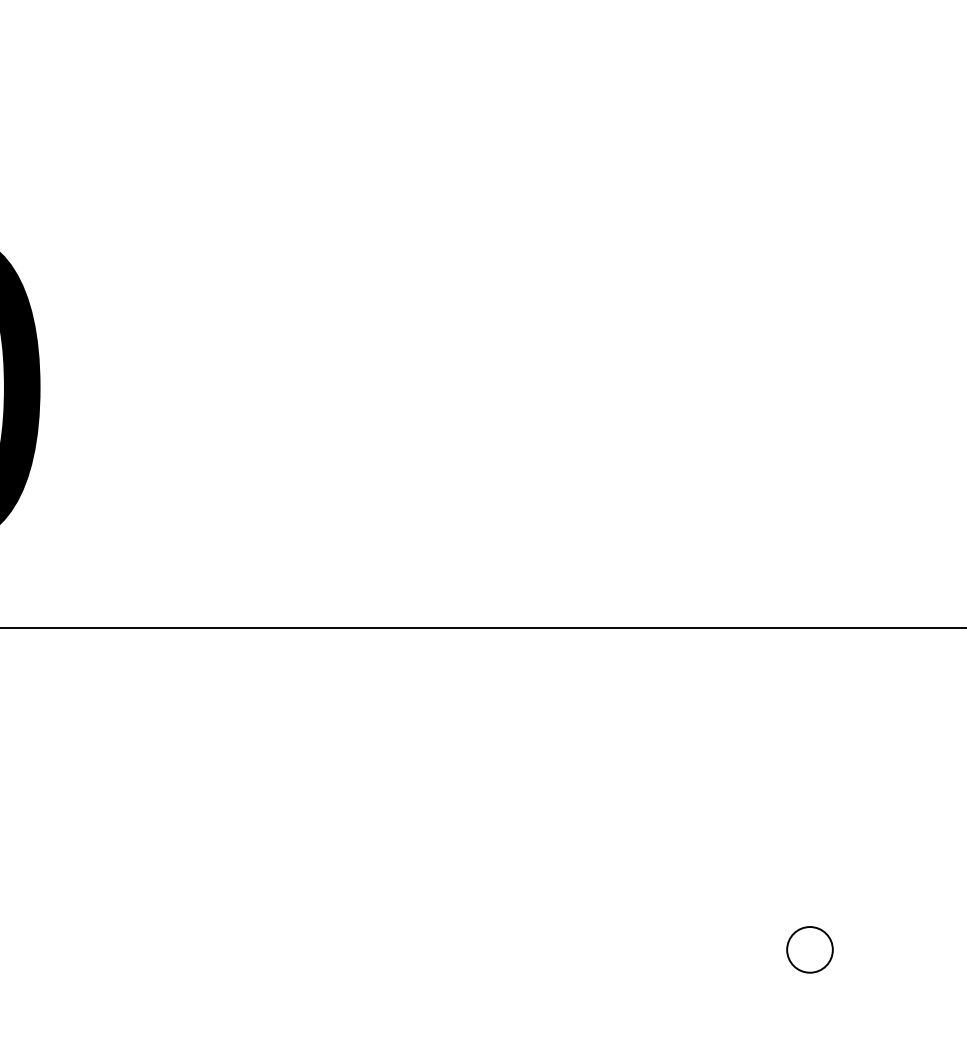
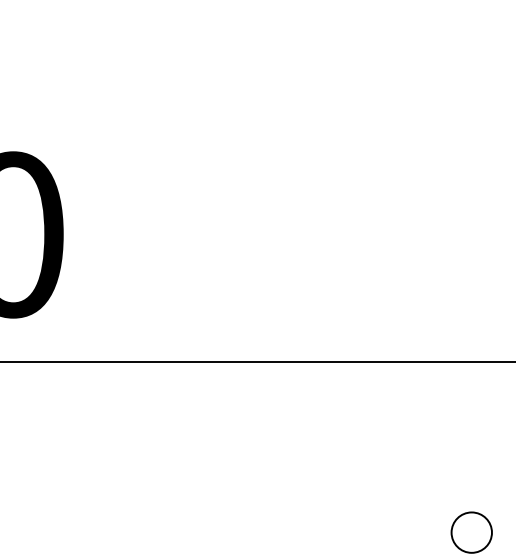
circle: (809, 949) -> (471, 532), size x1.67

